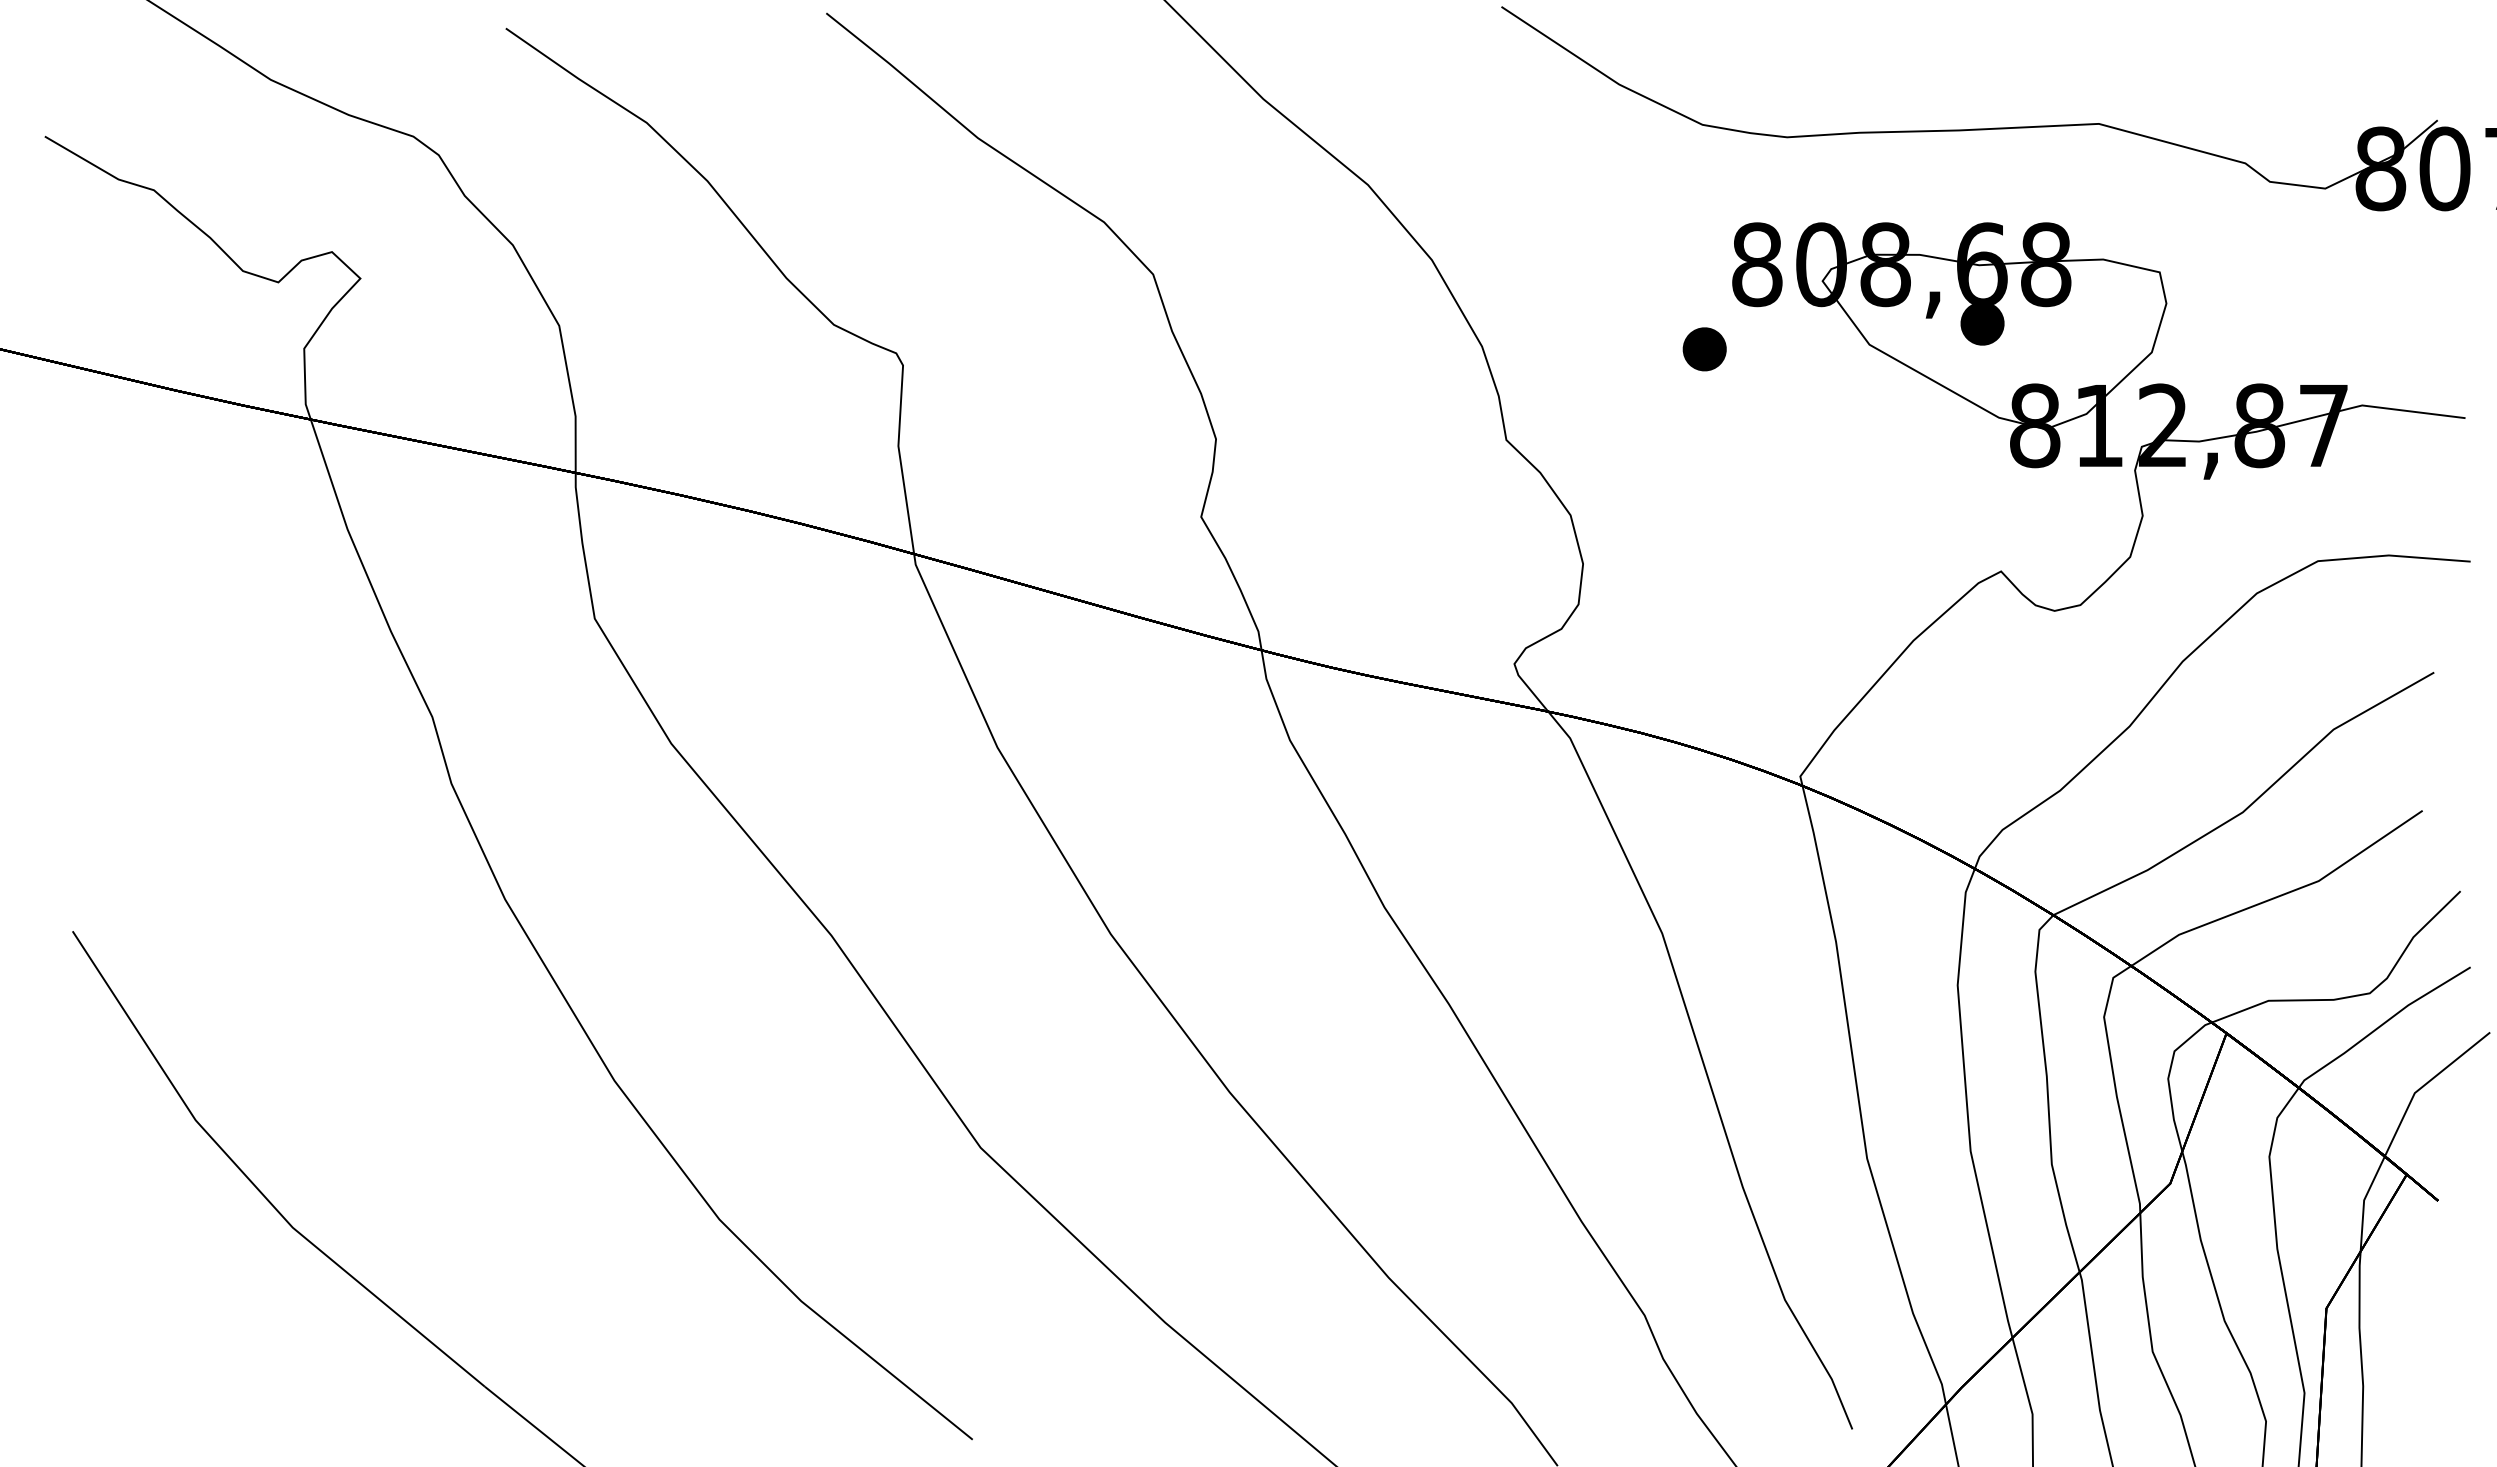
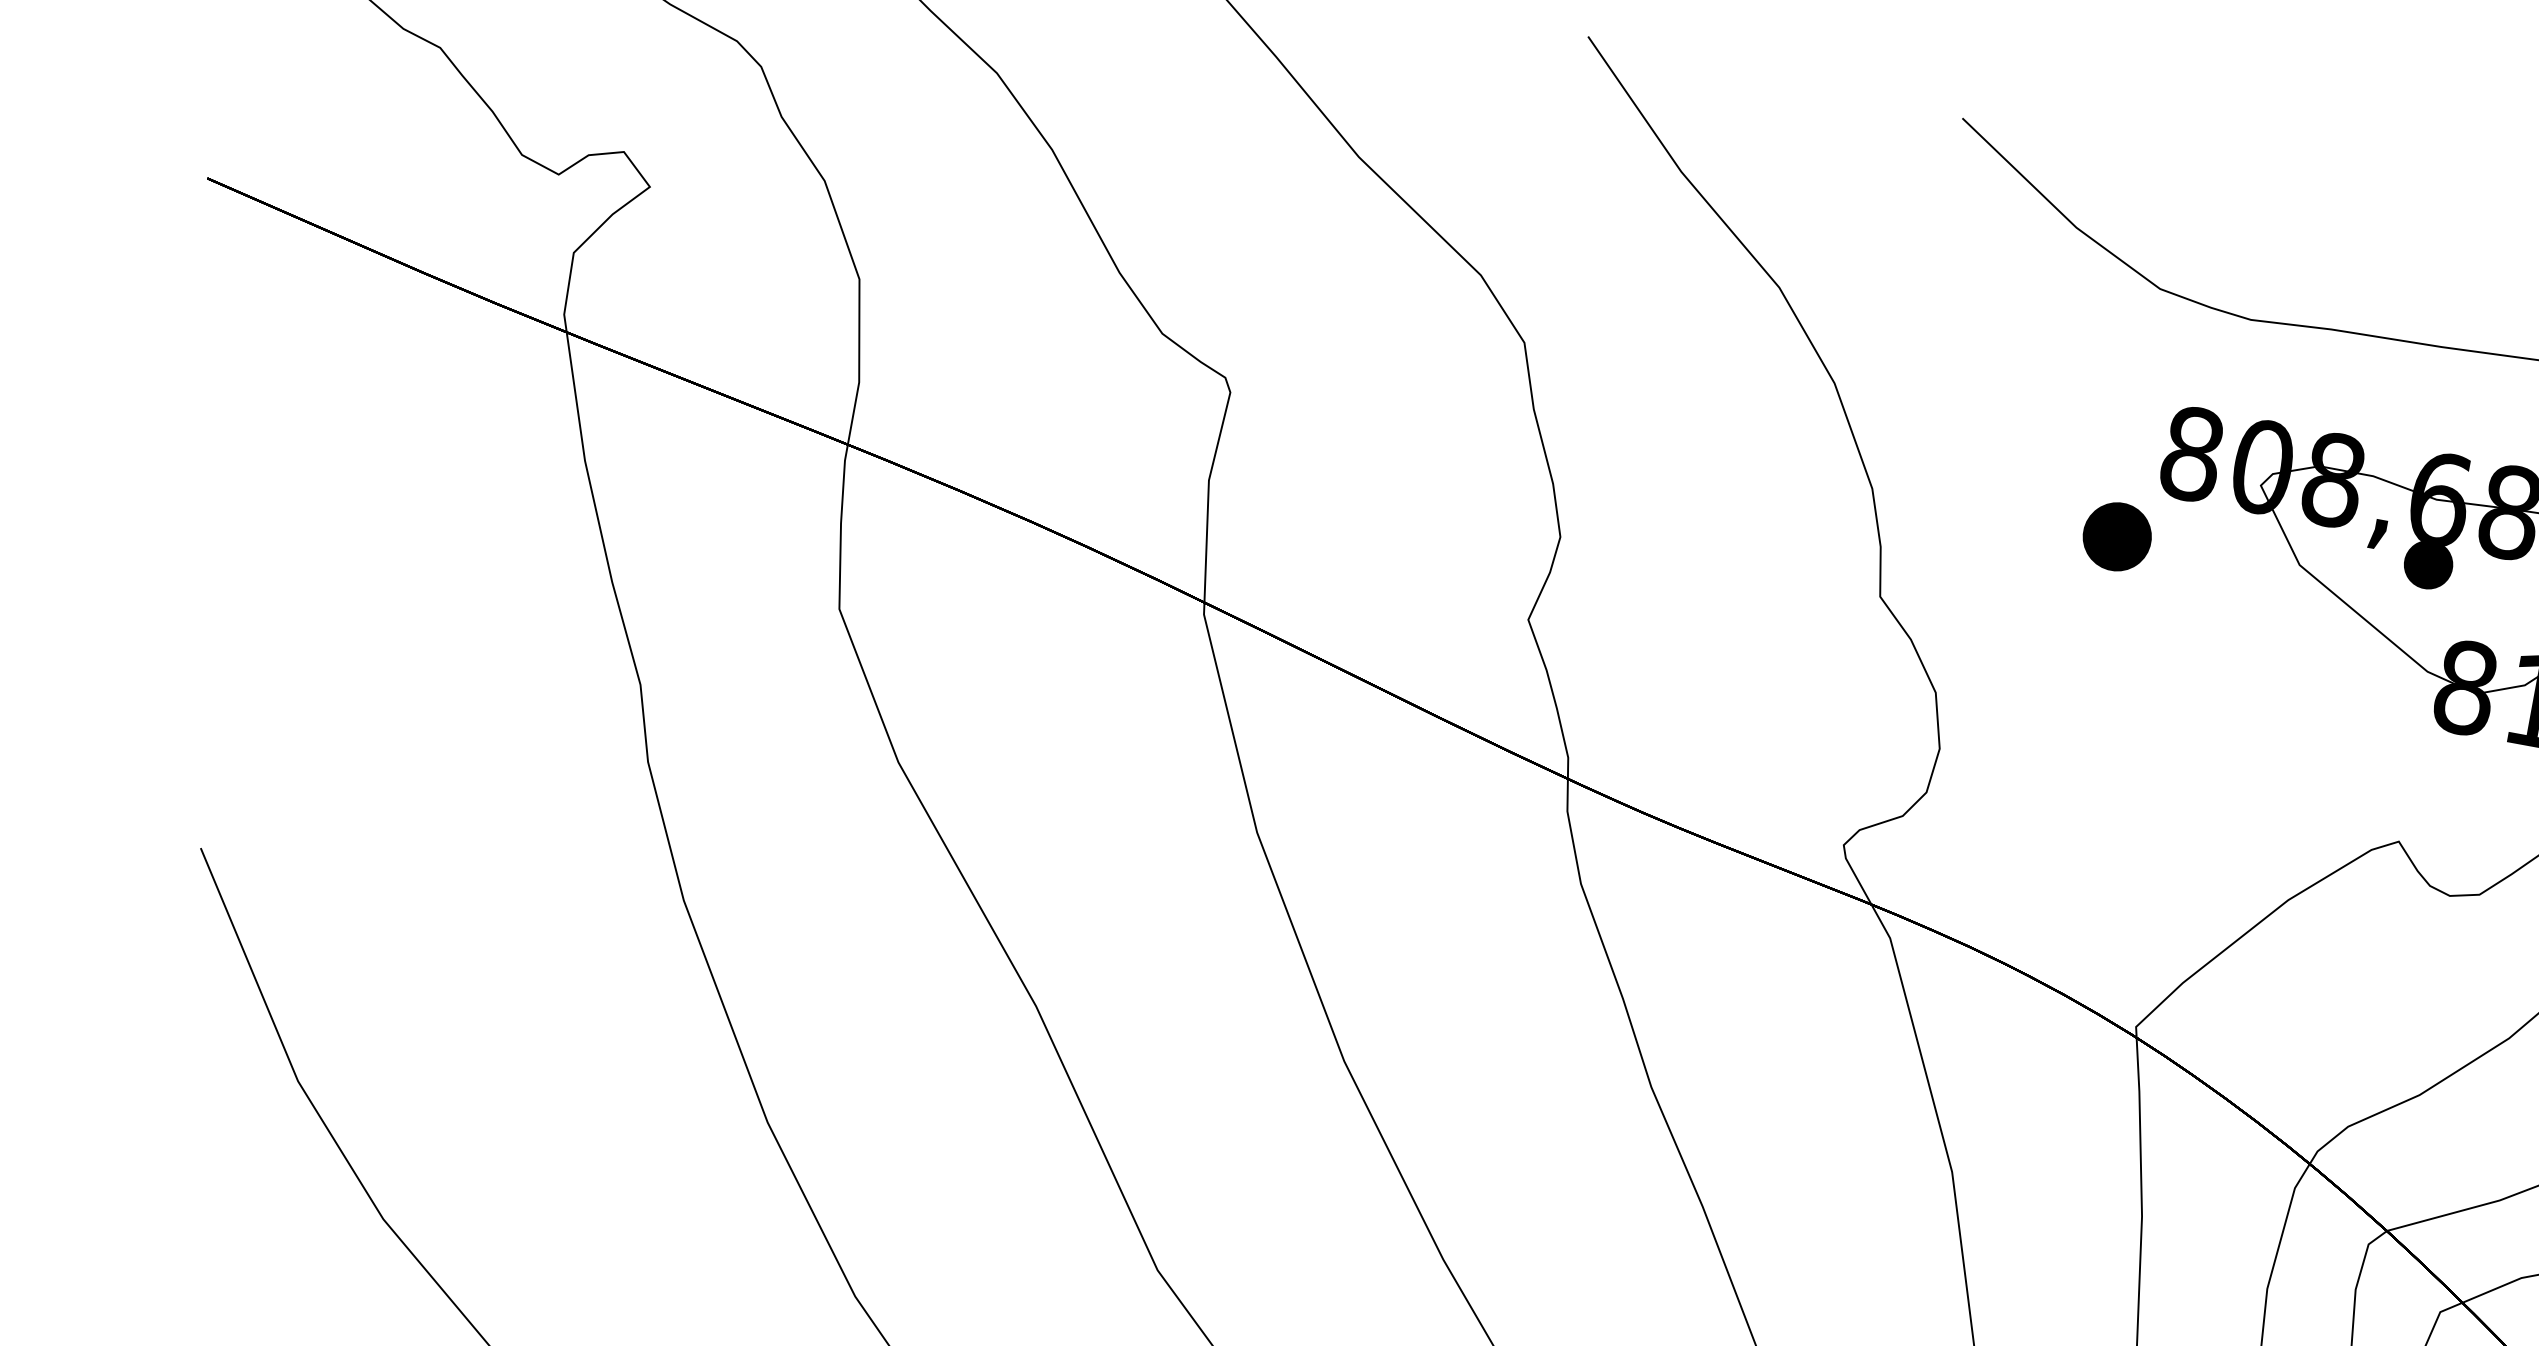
part: (1704, 349) -> (2116, 536), size x1.4

